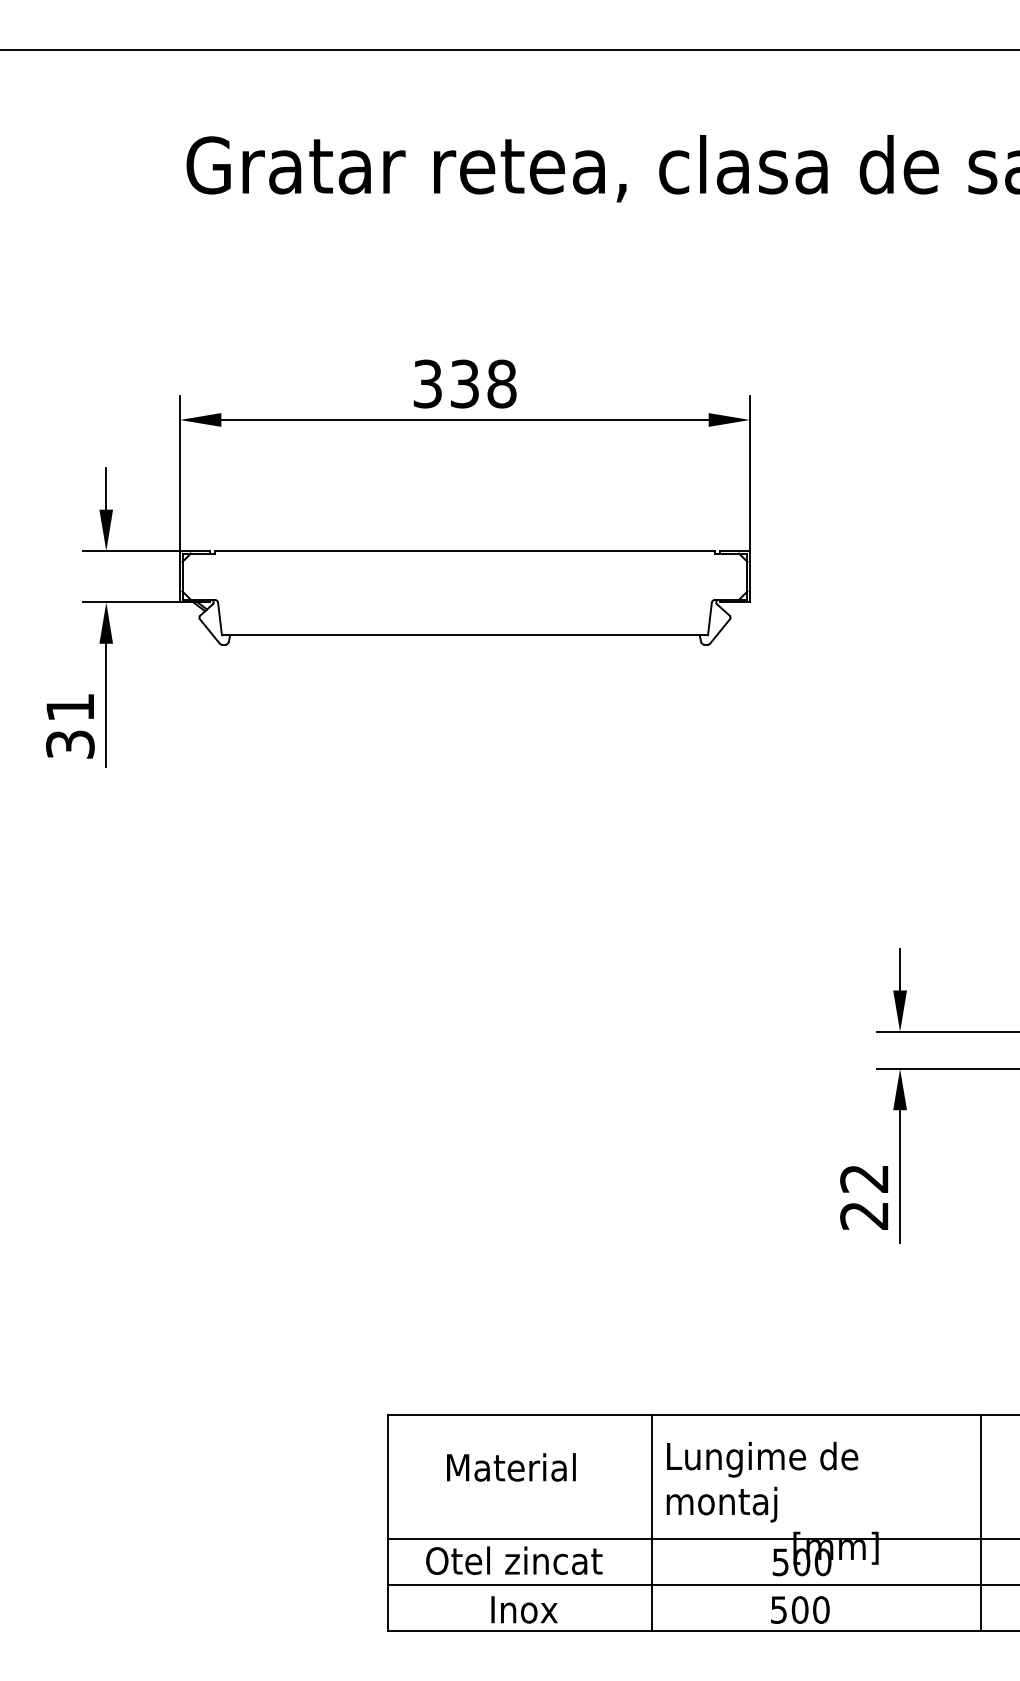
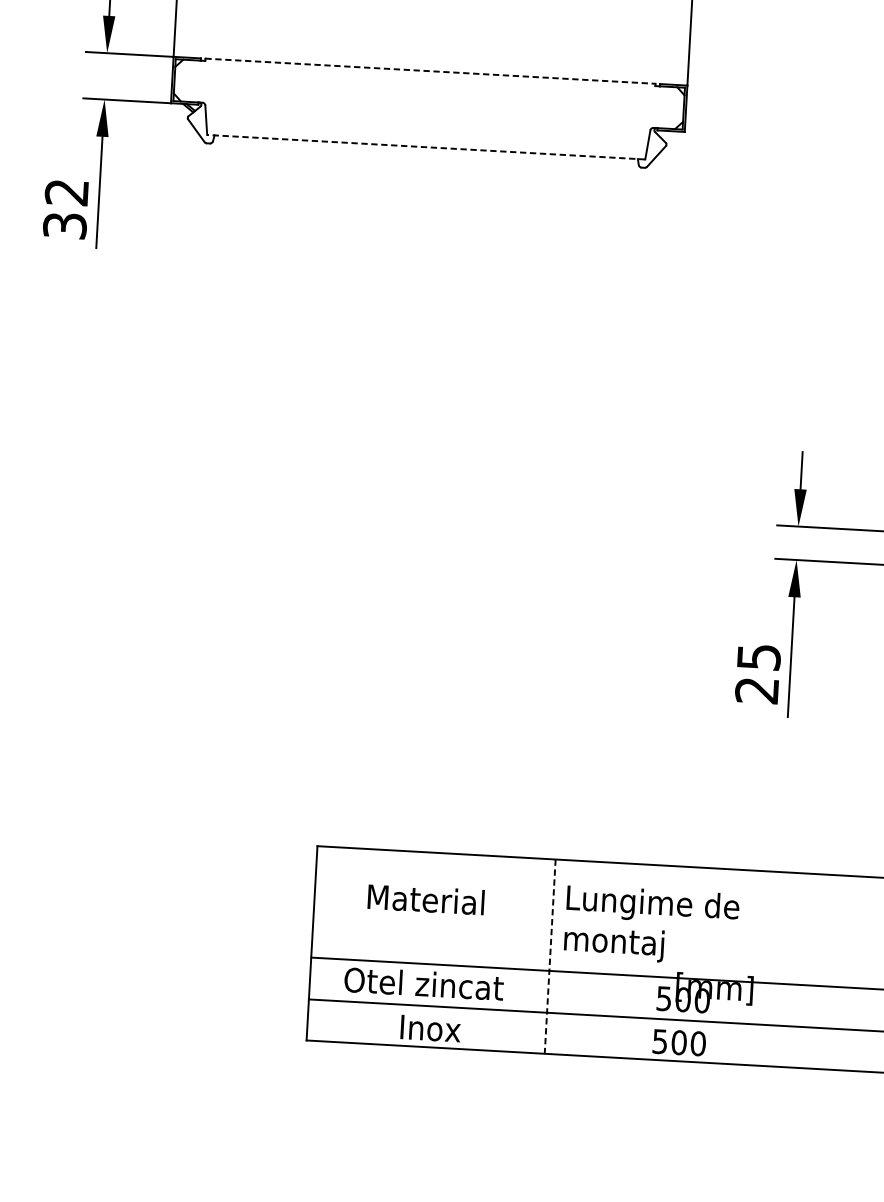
line: (464, 550) -> (430, 70), solid -> dashed
line: (464, 635) -> (425, 147), solid -> dashed
text: (69, 707) -> (66, 192), 31 -> 32
text: (864, 1178) -> (758, 657), 22 -> 25
line: (652, 1522) -> (550, 956), solid -> dashed
line: (981, 1522) -> (847, 972), removed

